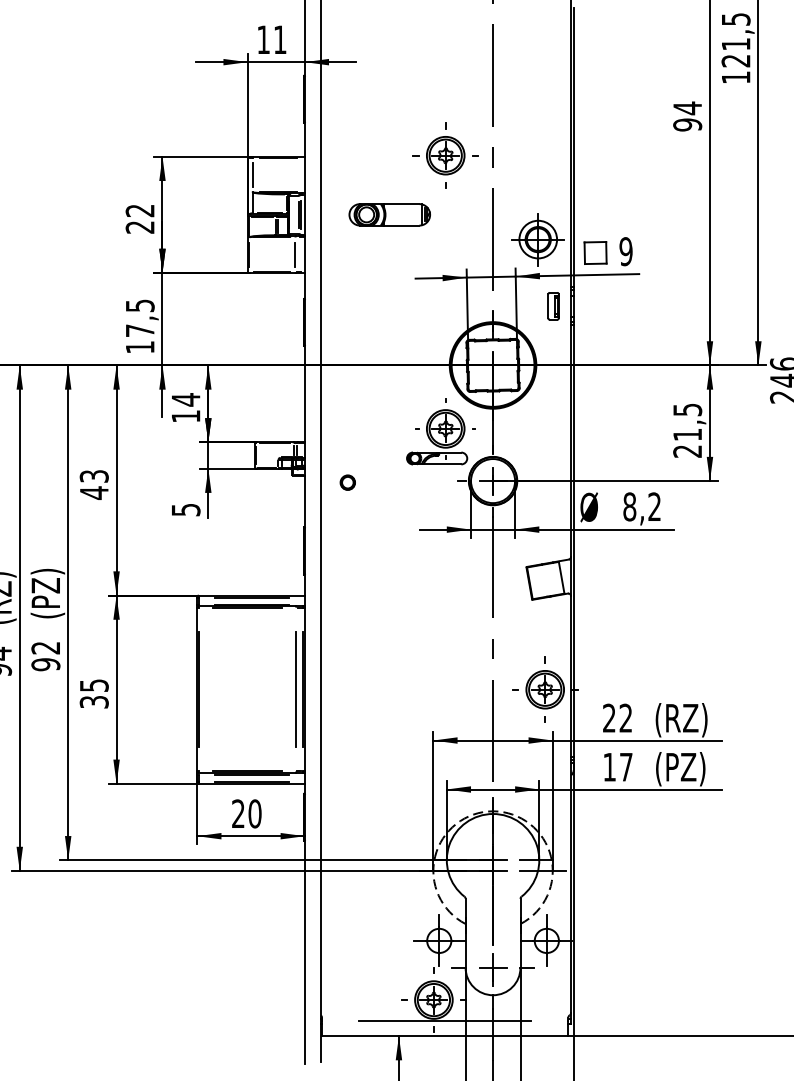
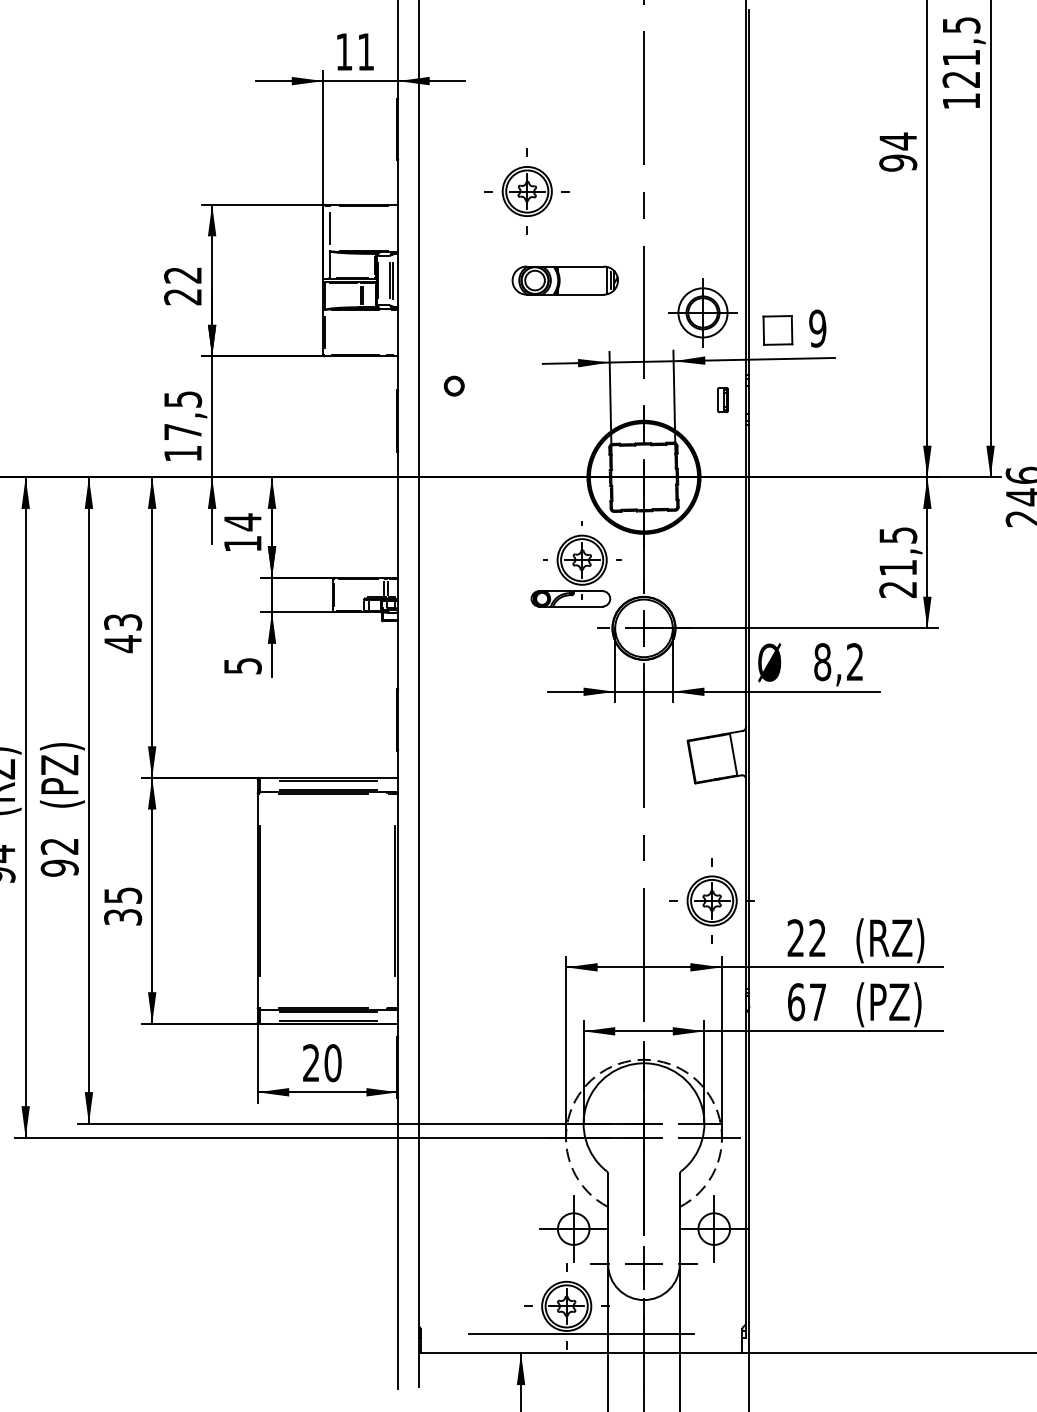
part: (445, 155) -> (526, 191), moved
part: (389, 214) -> (564, 280), moved
line: (295, 254) -> (385, 332), removed
part: (553, 306) -> (722, 400), size x0.7
circle: (347, 482) -> (453, 385), moved
line: (296, 689) -> (387, 900), removed
text: (609, 766) -> (796, 1001), 17 -> 67

